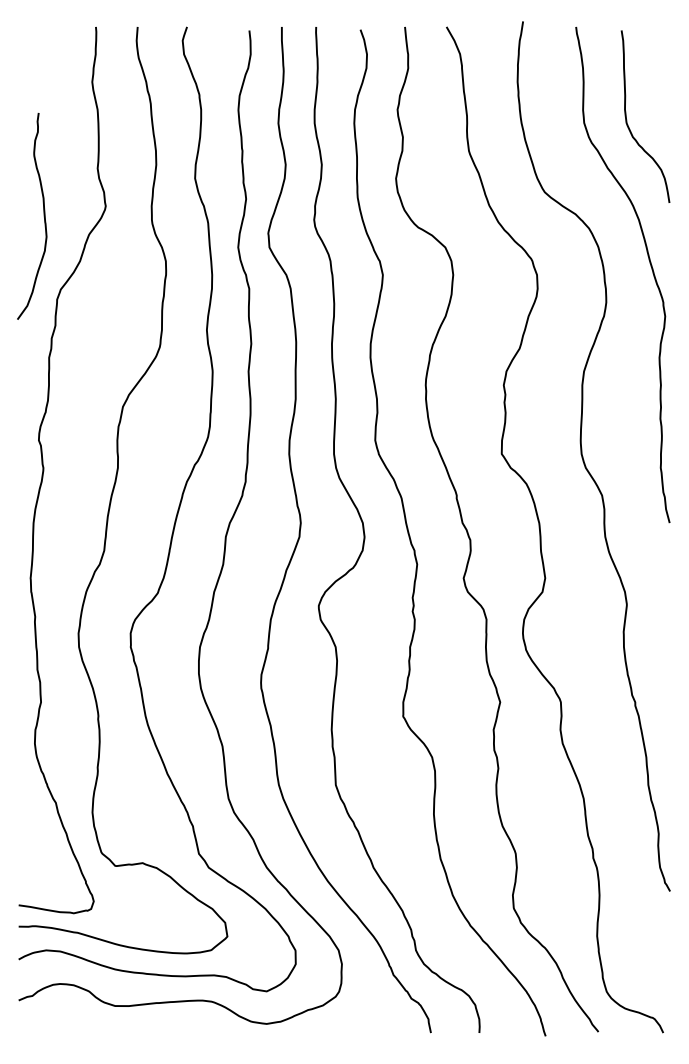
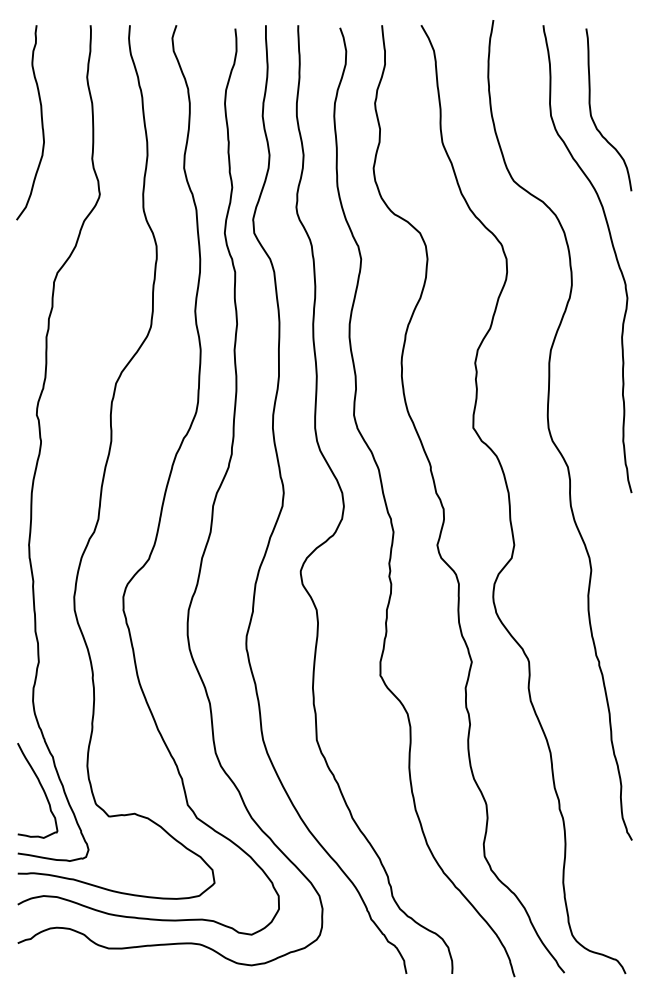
curve: (43, 215) -> (41, 121), moved
curve: (43, 835) -> (41, 787), added

